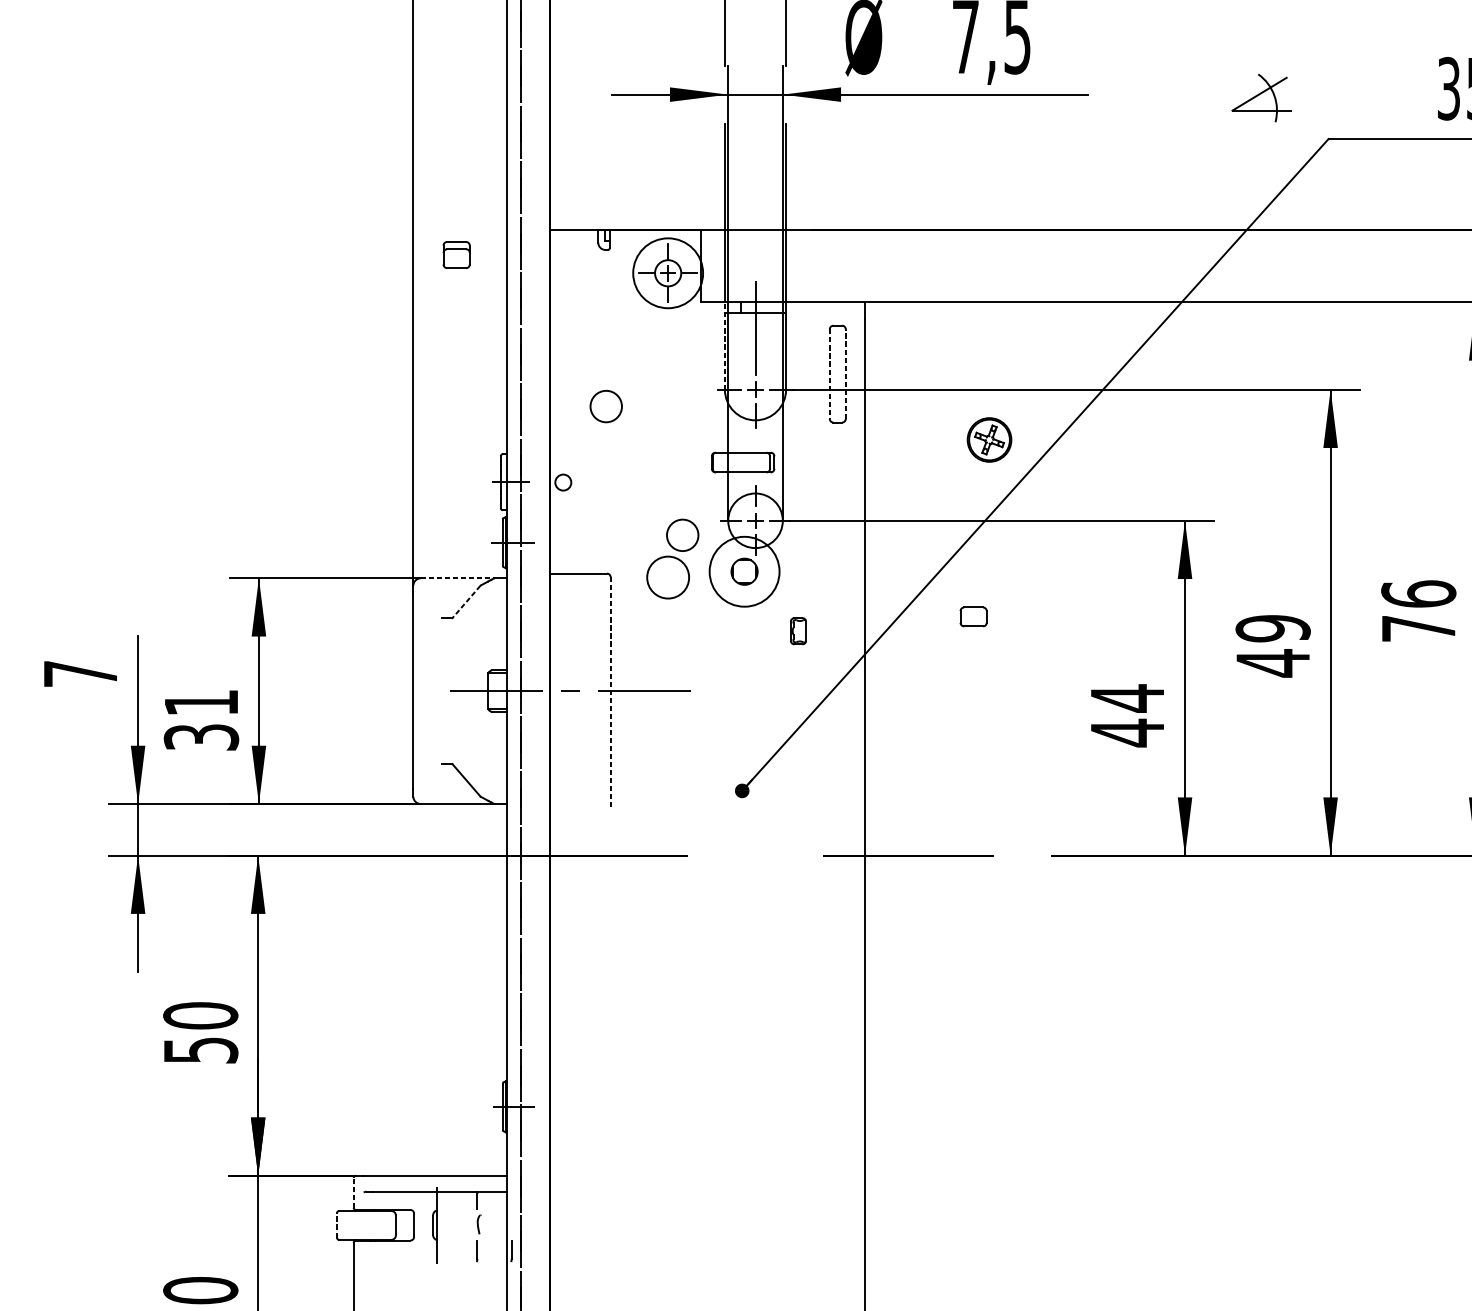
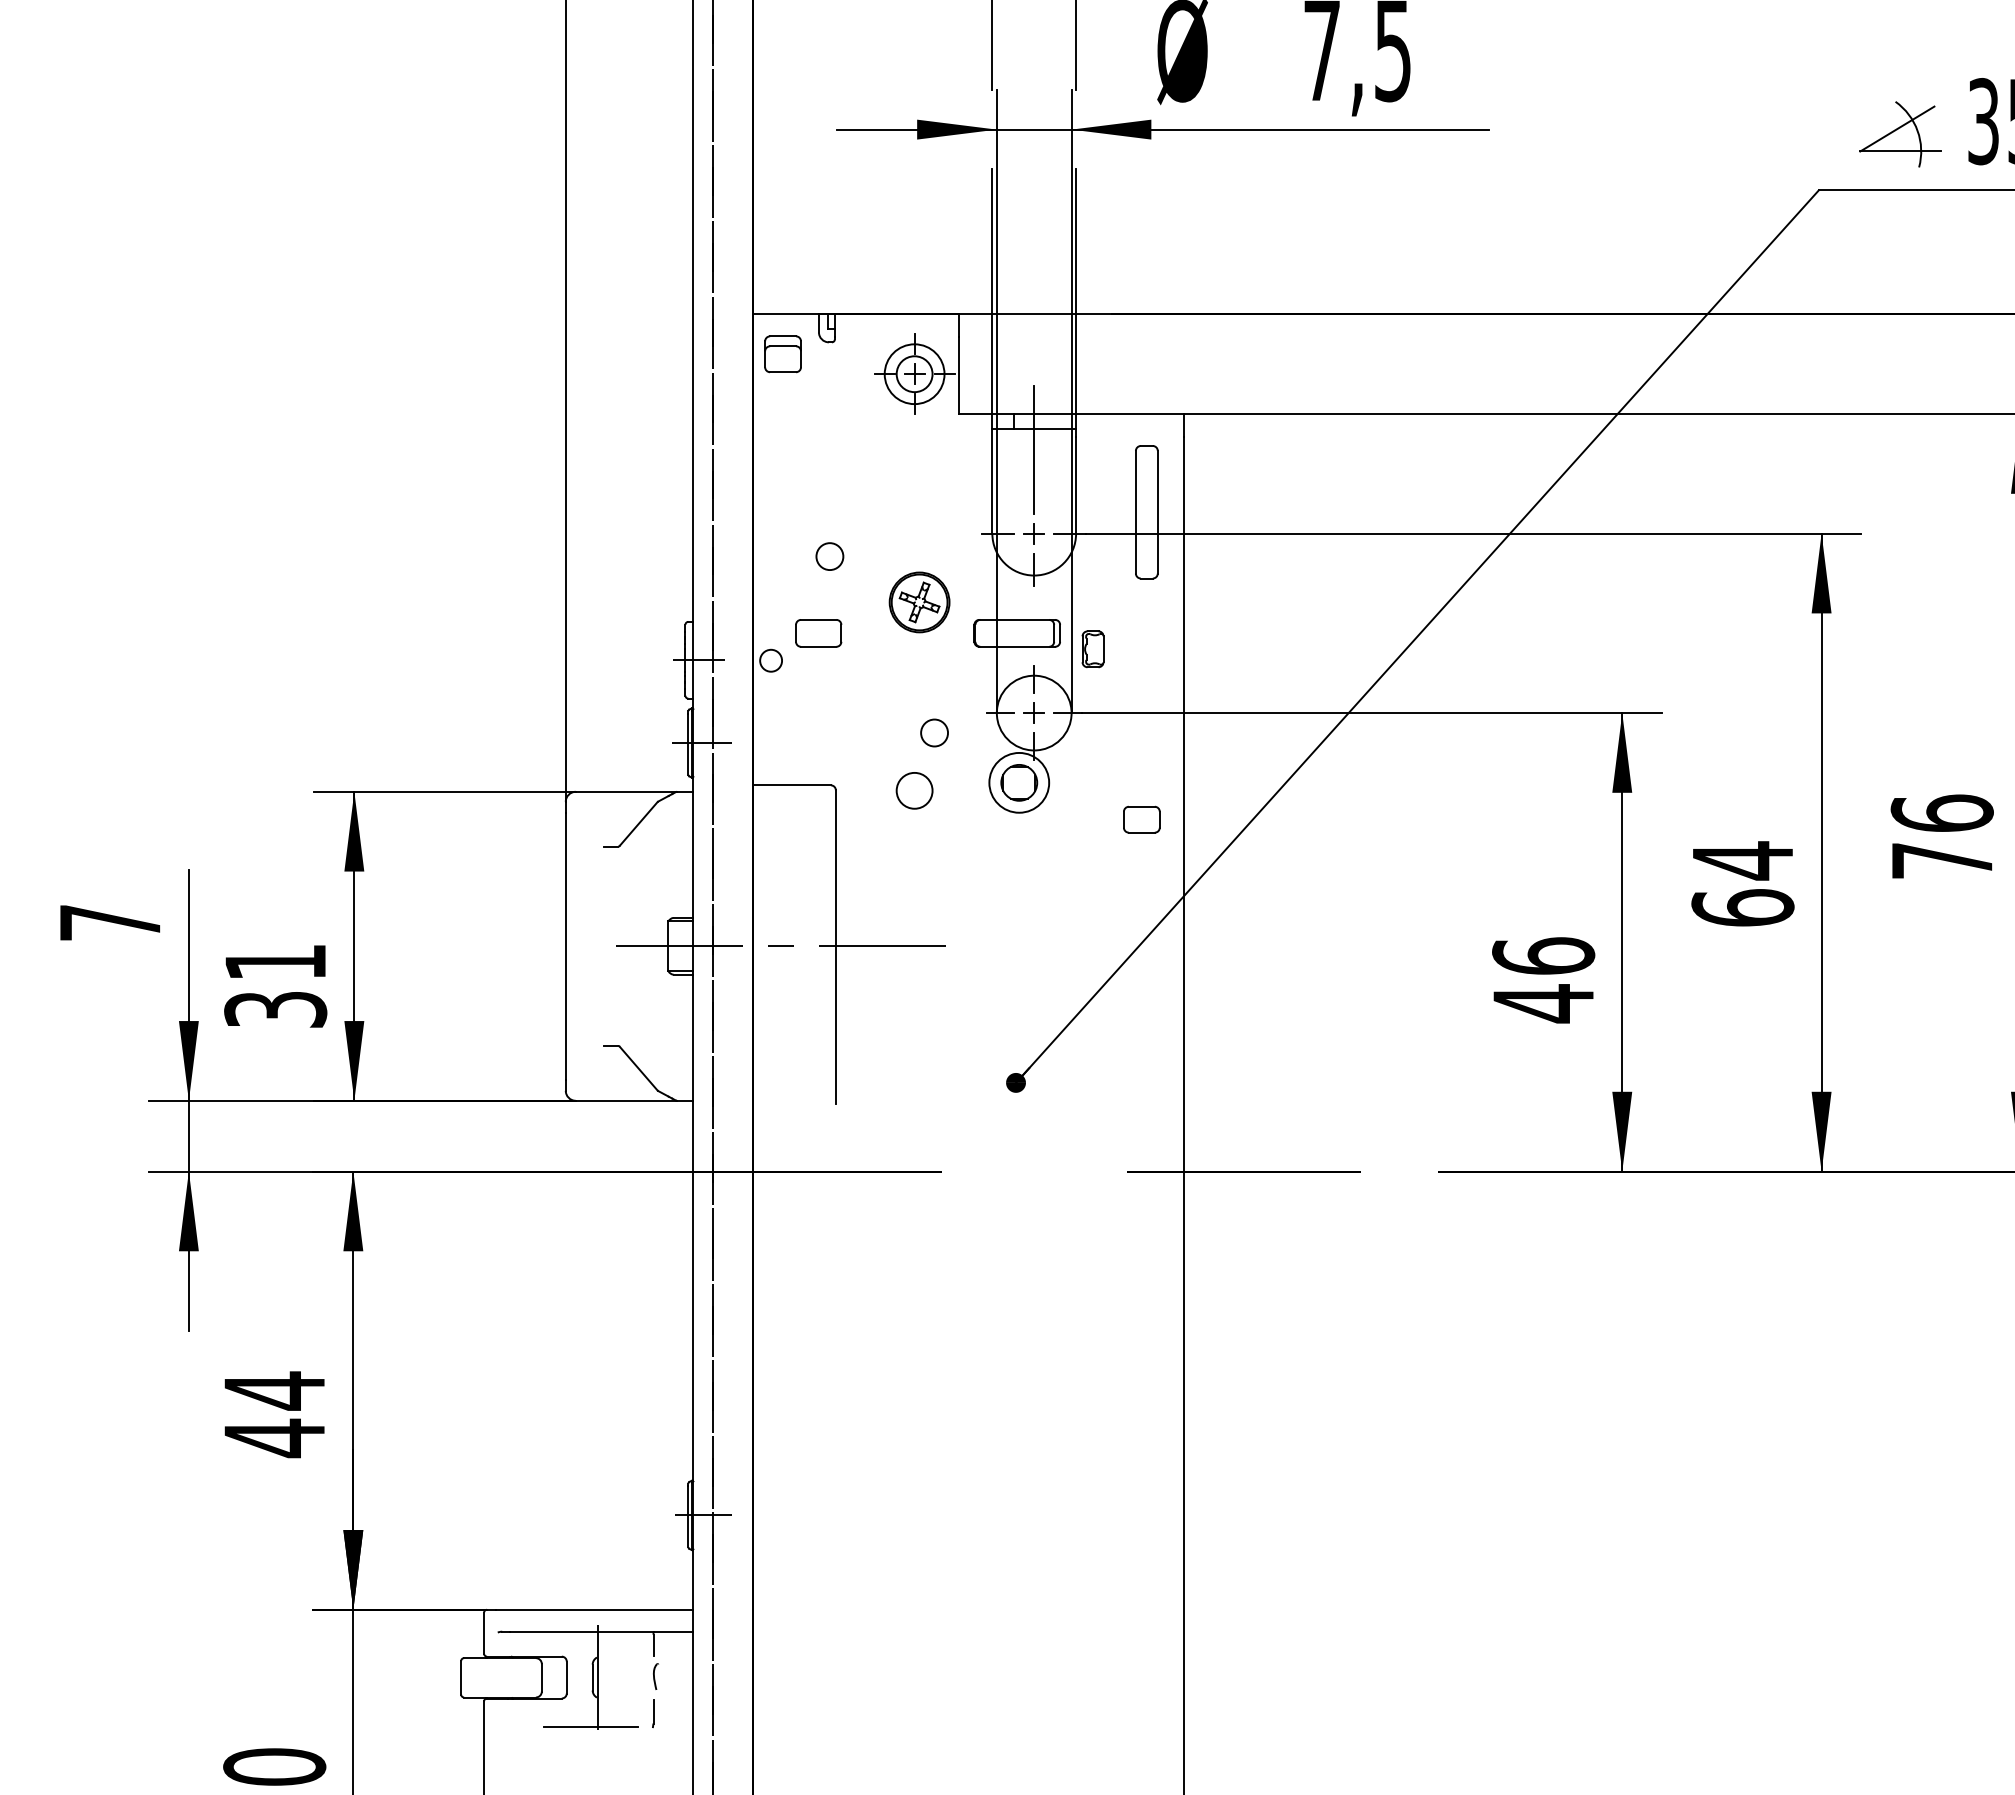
part: (1261, 98) -> (1900, 134), moved
part: (456, 255) -> (782, 354), moved
circle: (668, 273) -> (914, 374), size x0.62
line: (725, 345) -> (992, 473), dashed -> solid
line: (845, 373) -> (1157, 511), dashed -> solid
line: (829, 374) -> (1135, 512), dashed -> solid
circle: (605, 406) -> (829, 556), size x0.62
part: (989, 440) -> (919, 602), moved
part: (597, 462) -> (818, 633), added
circle: (682, 534) -> (934, 732), size x0.62
circle: (744, 571) -> (1019, 782), size x0.62
circle: (668, 577) -> (914, 790), size x0.62
line: (457, 578) -> (626, 791), dashed -> solid
line: (466, 602) -> (638, 824), dashed -> solid
part: (973, 616) -> (1141, 819), moved
part: (798, 631) -> (1092, 649), moved
text: (1272, 646) -> (1742, 884), 49 -> 64
line: (610, 692) -> (835, 947), dashed -> solid
text: (1127, 698) -> (1543, 956), 44 -> 46
text: (200, 1033) -> (274, 1414), 50 -> 44
line: (354, 1192) -> (484, 1632), dashed -> solid
line: (337, 1225) -> (461, 1677), dashed -> solid
line: (511, 1251) -> (700, 1713), removed
line: (431, 1261) -> (590, 1727), added

